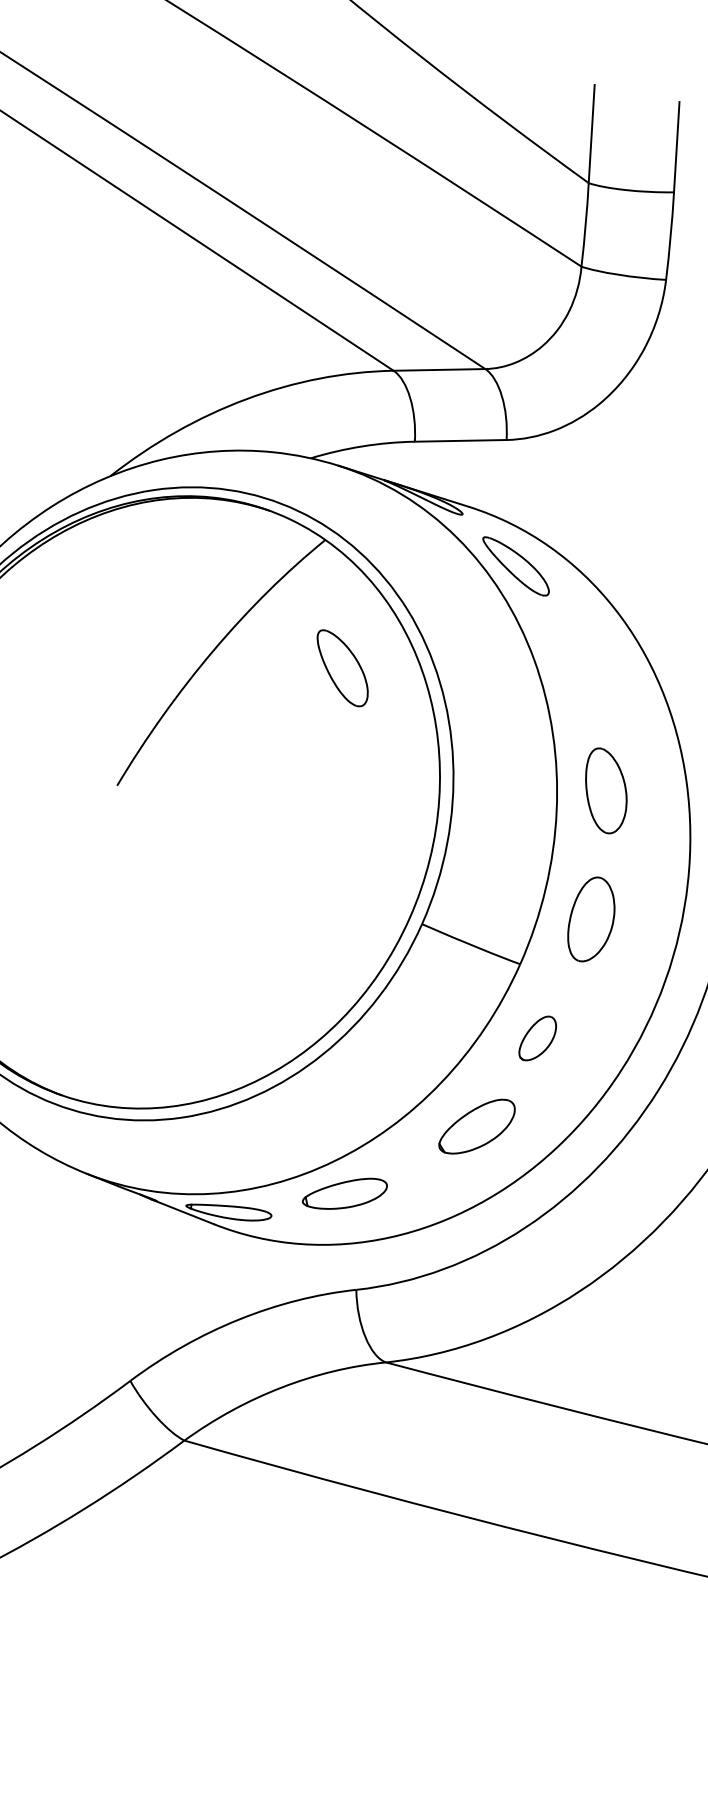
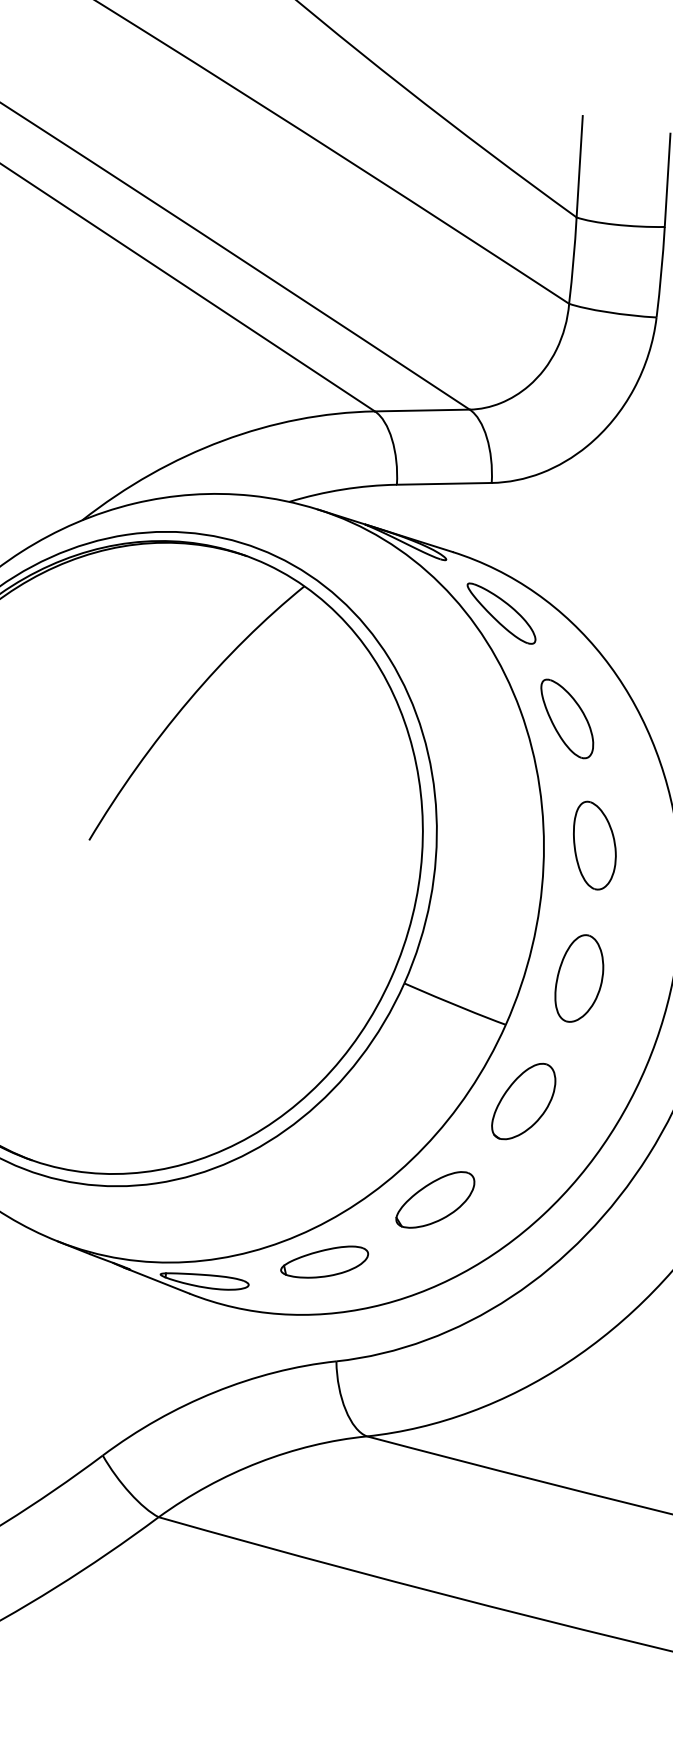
part: (342, 668) -> (567, 719), moved
part: (537, 1038) -> (523, 1101), size x1.67
part: (476, 1126) -> (434, 1199), moved

